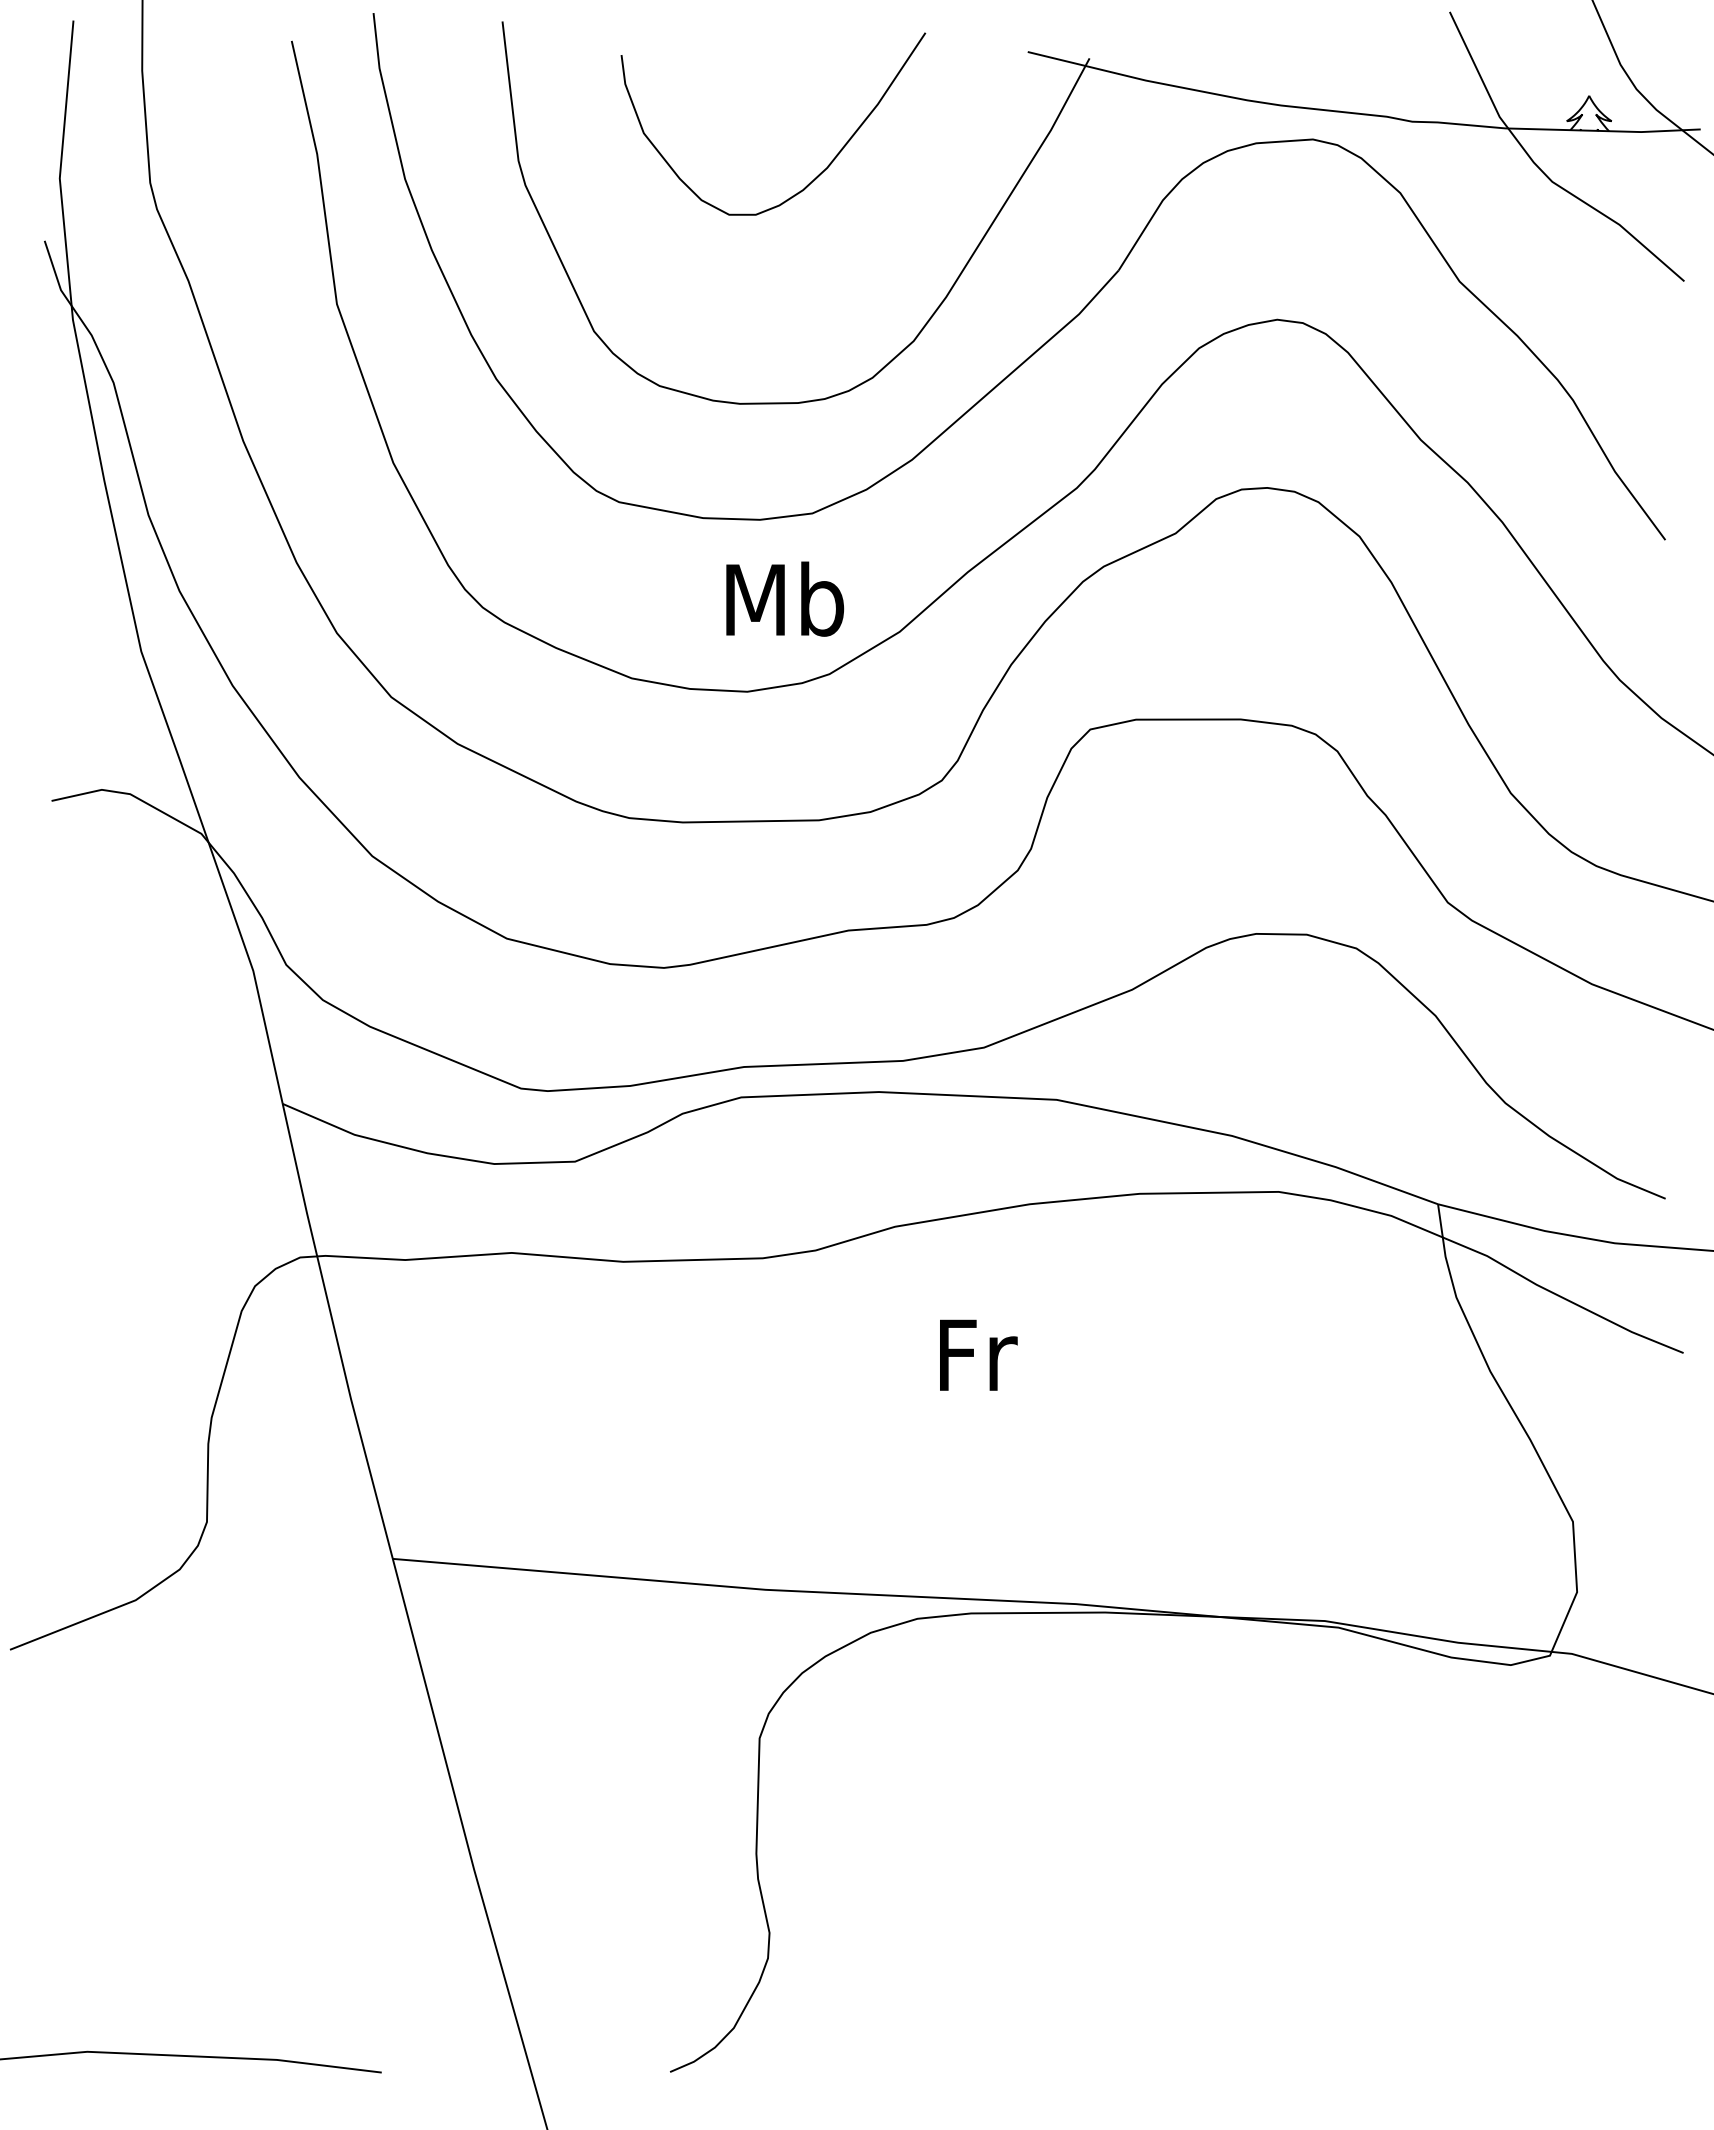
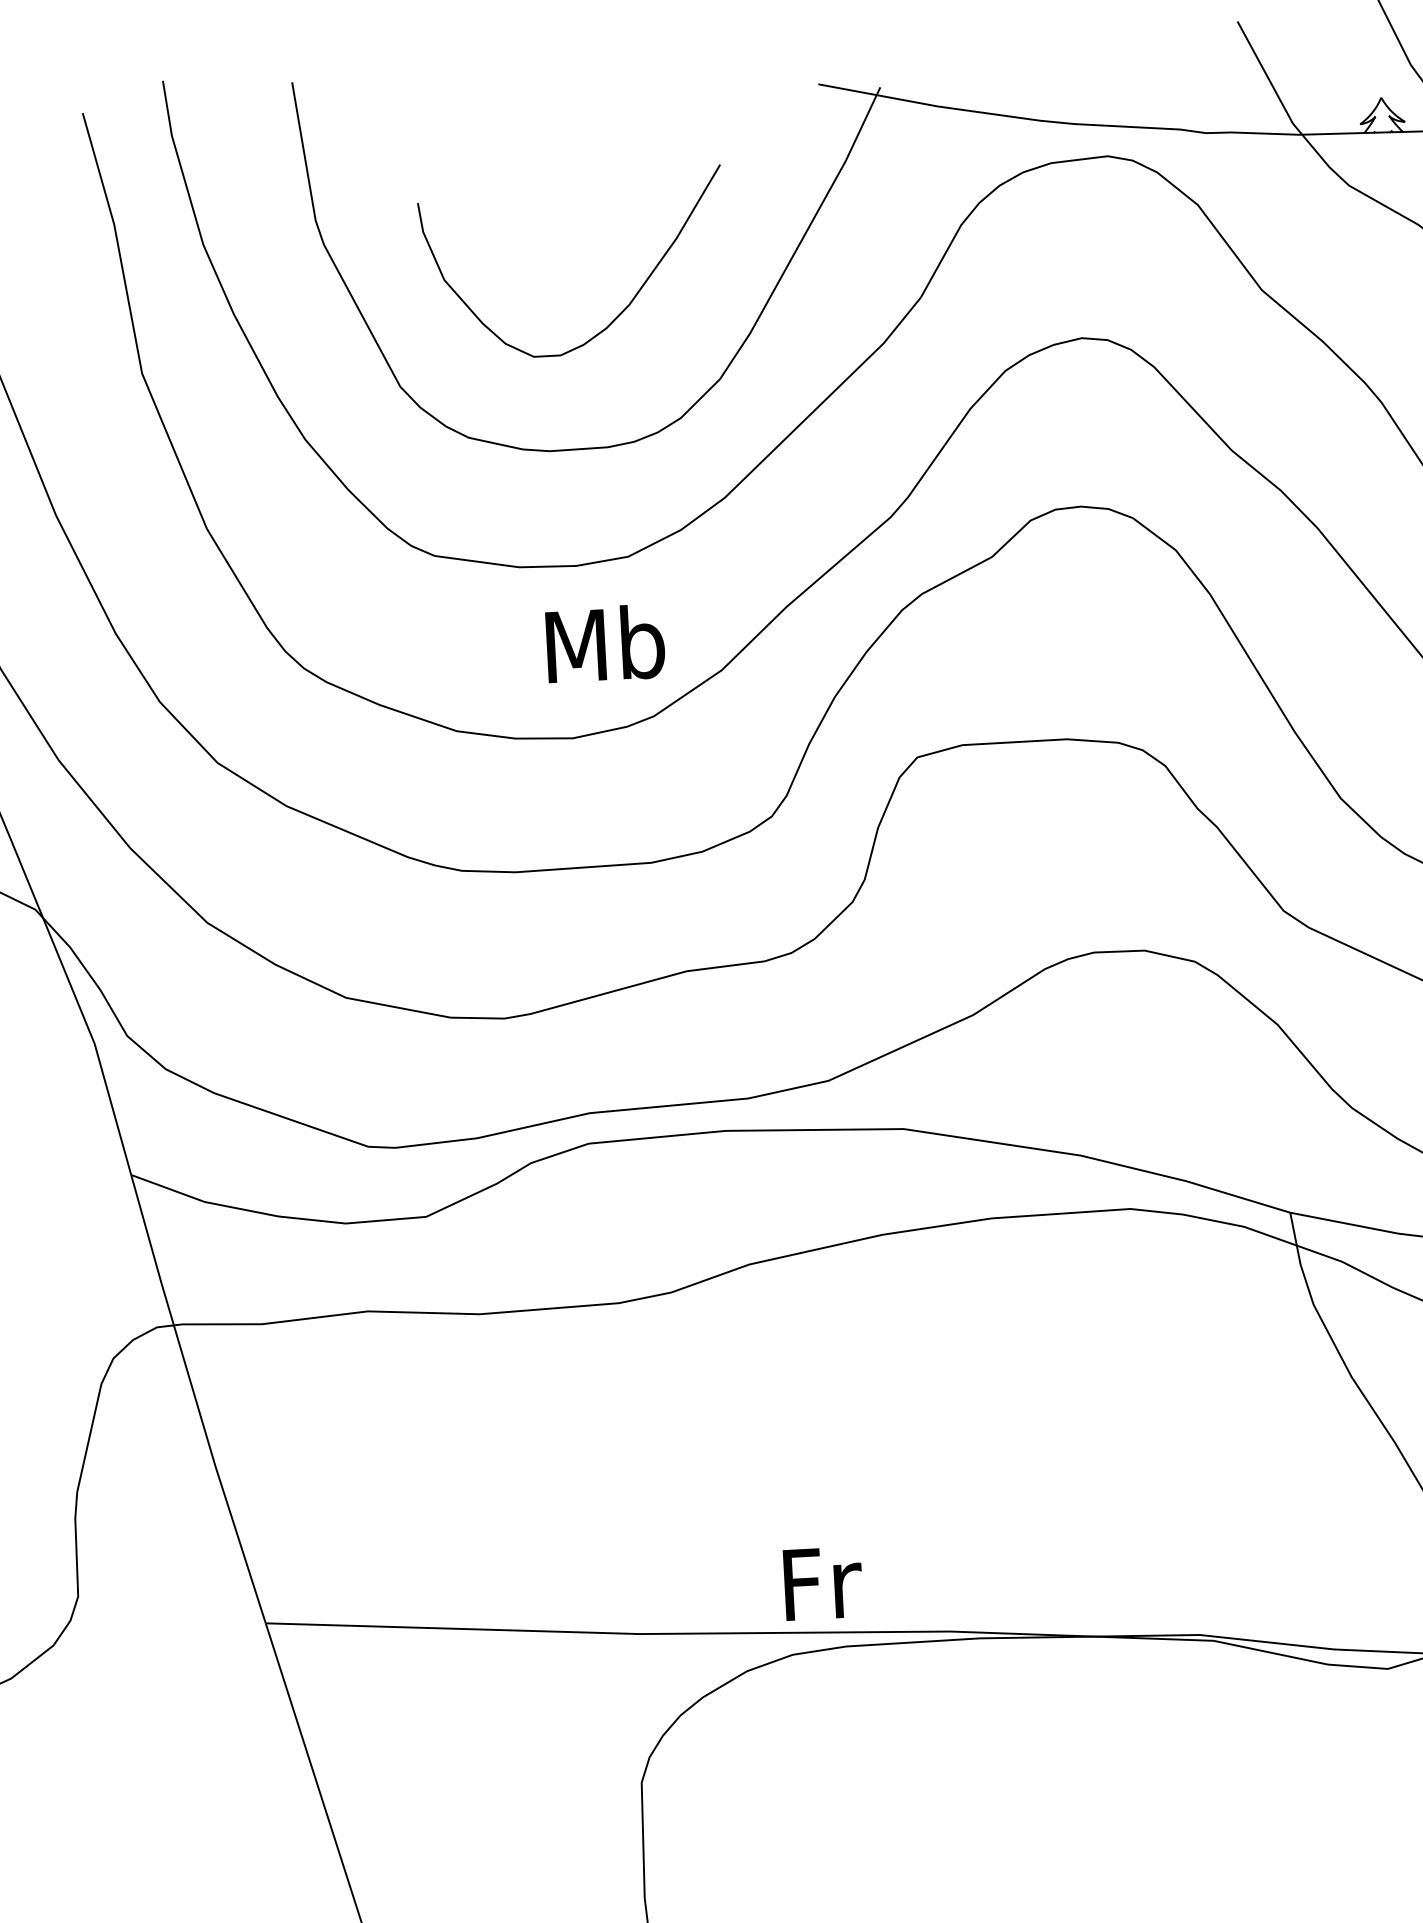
curve: (821, 171) -> (623, 308), moved
text: (978, 1354) -> (823, 1582), moved

